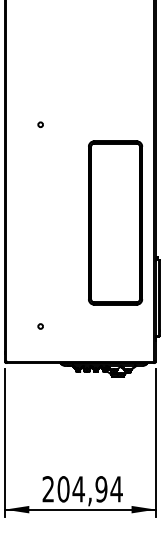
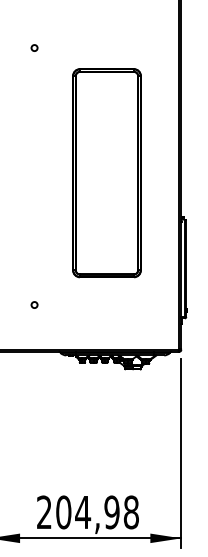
part: (115, 222) -> (106, 172), moved
text: (116, 489) -> (131, 512), 204,94 -> 204,98

